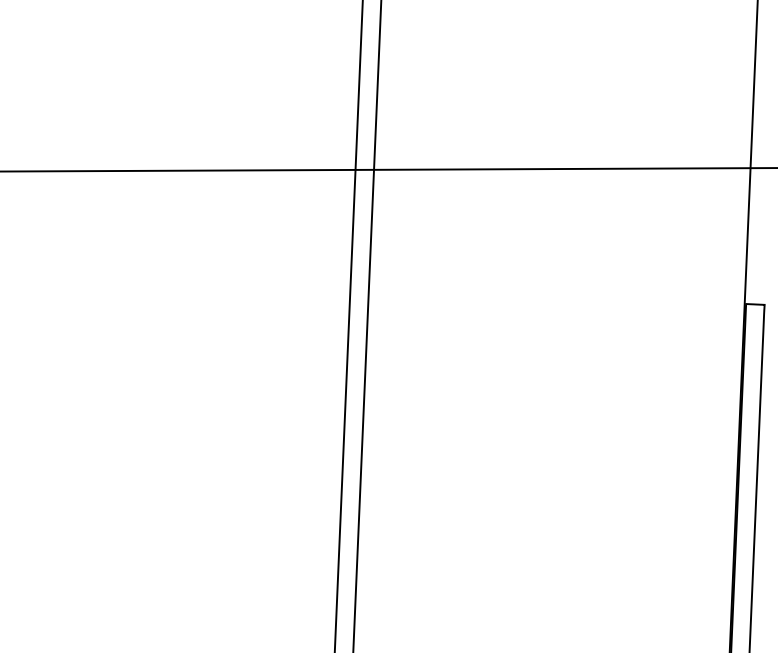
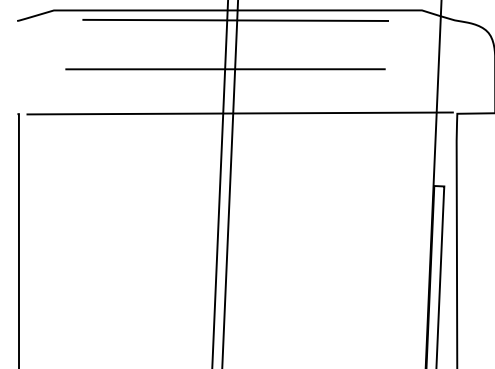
line: (359, 88) -> (225, 69), added

